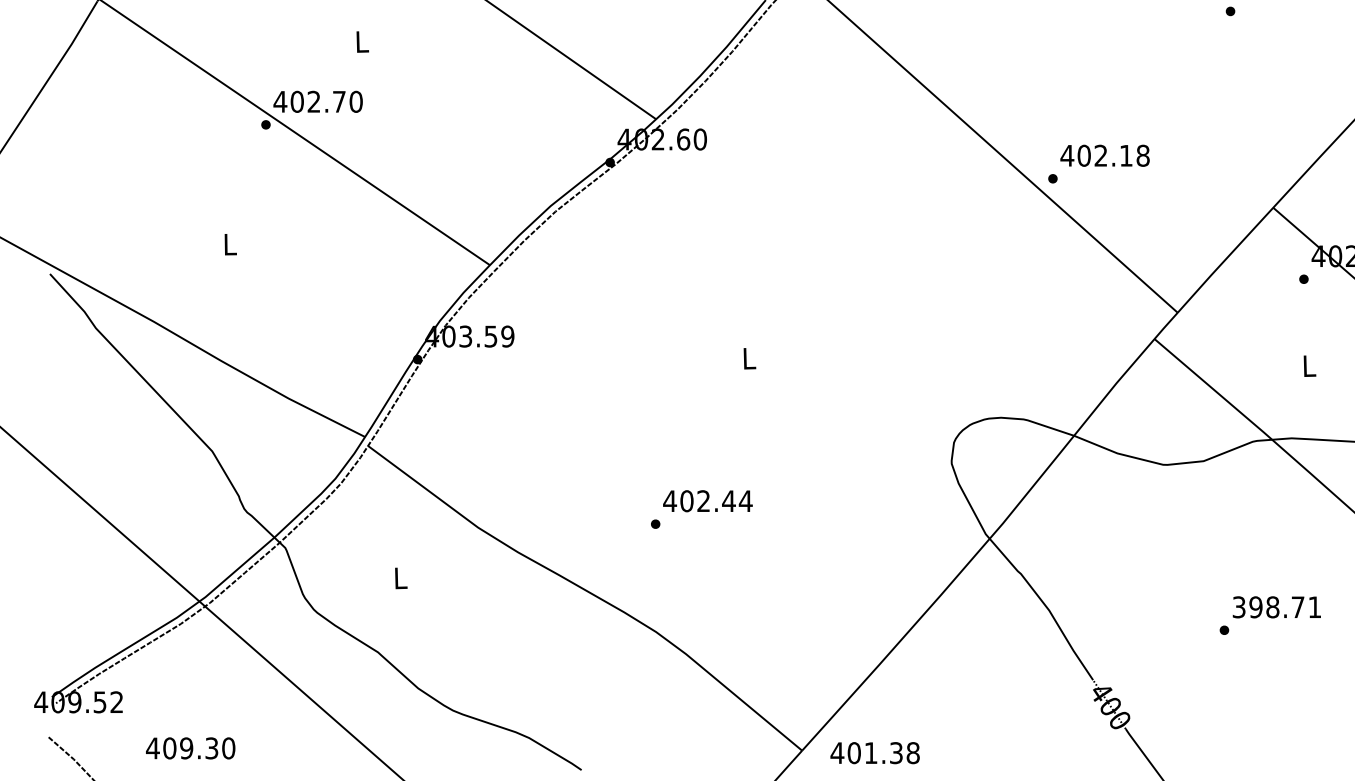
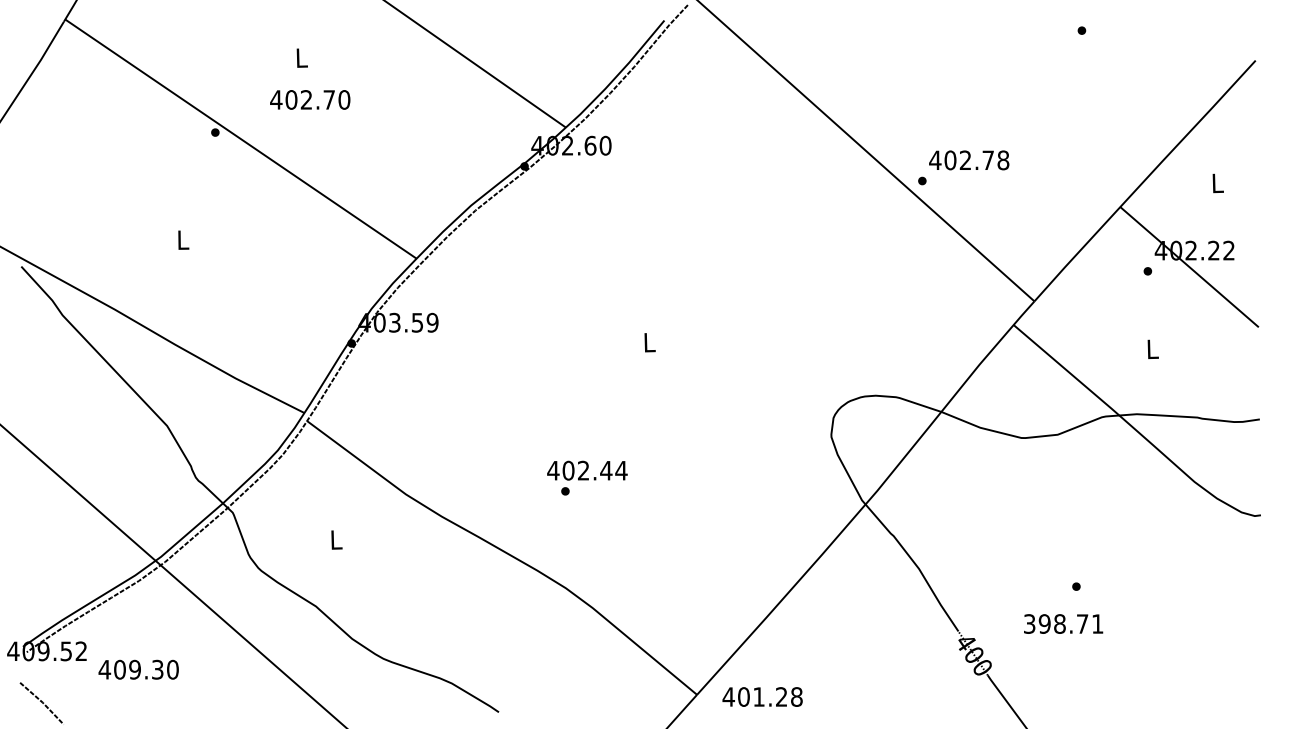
text: (318, 101) -> (310, 99), moved
text: (1125, 154) -> (987, 159), 402.18 -> 402.78
text: (708, 500) -> (587, 470), moved
text: (1276, 606) -> (1063, 623), moved
text: (190, 748) -> (138, 669), moved
text: (896, 752) -> (781, 696), 401.38 -> 401.28

